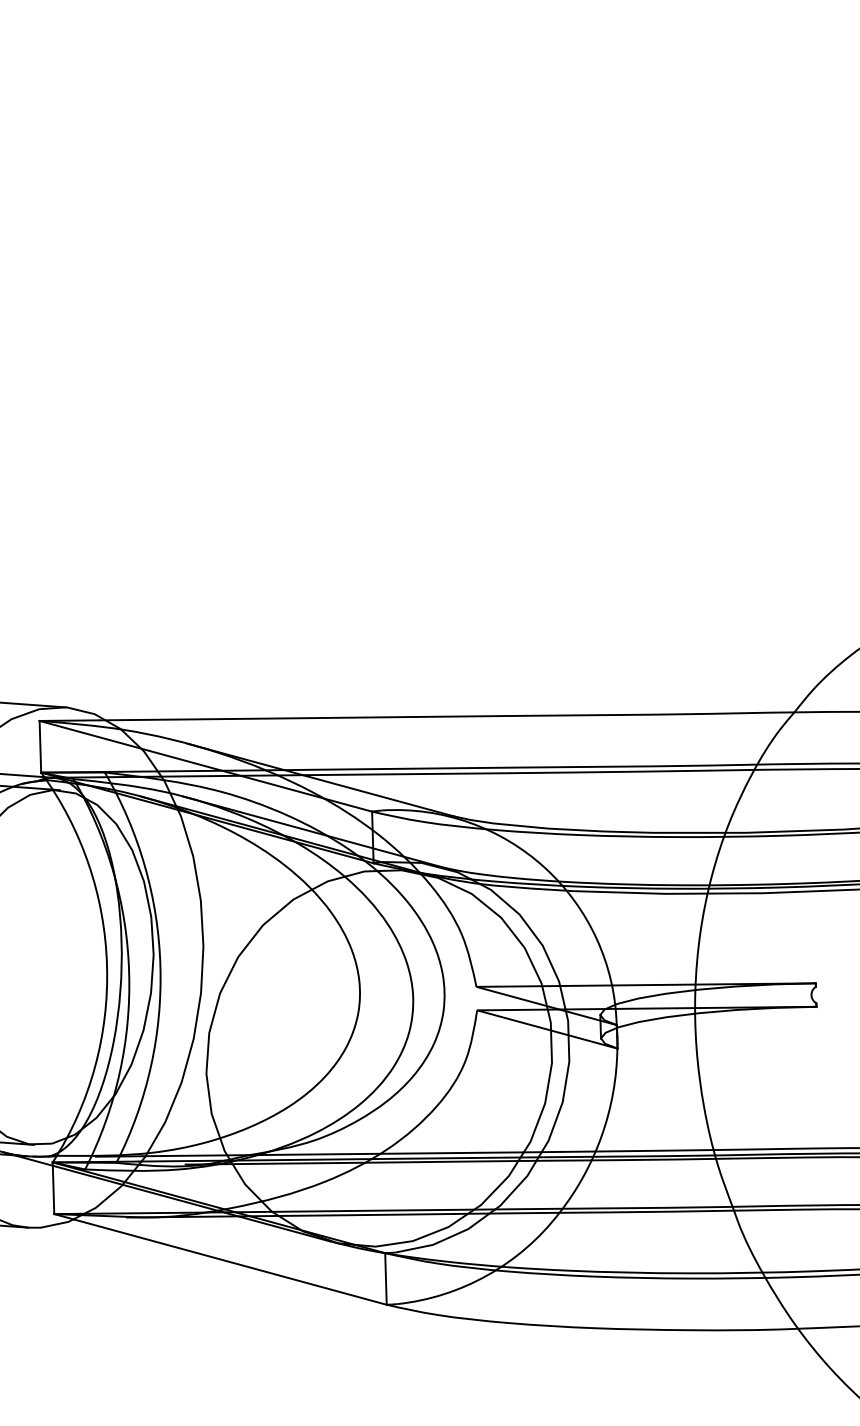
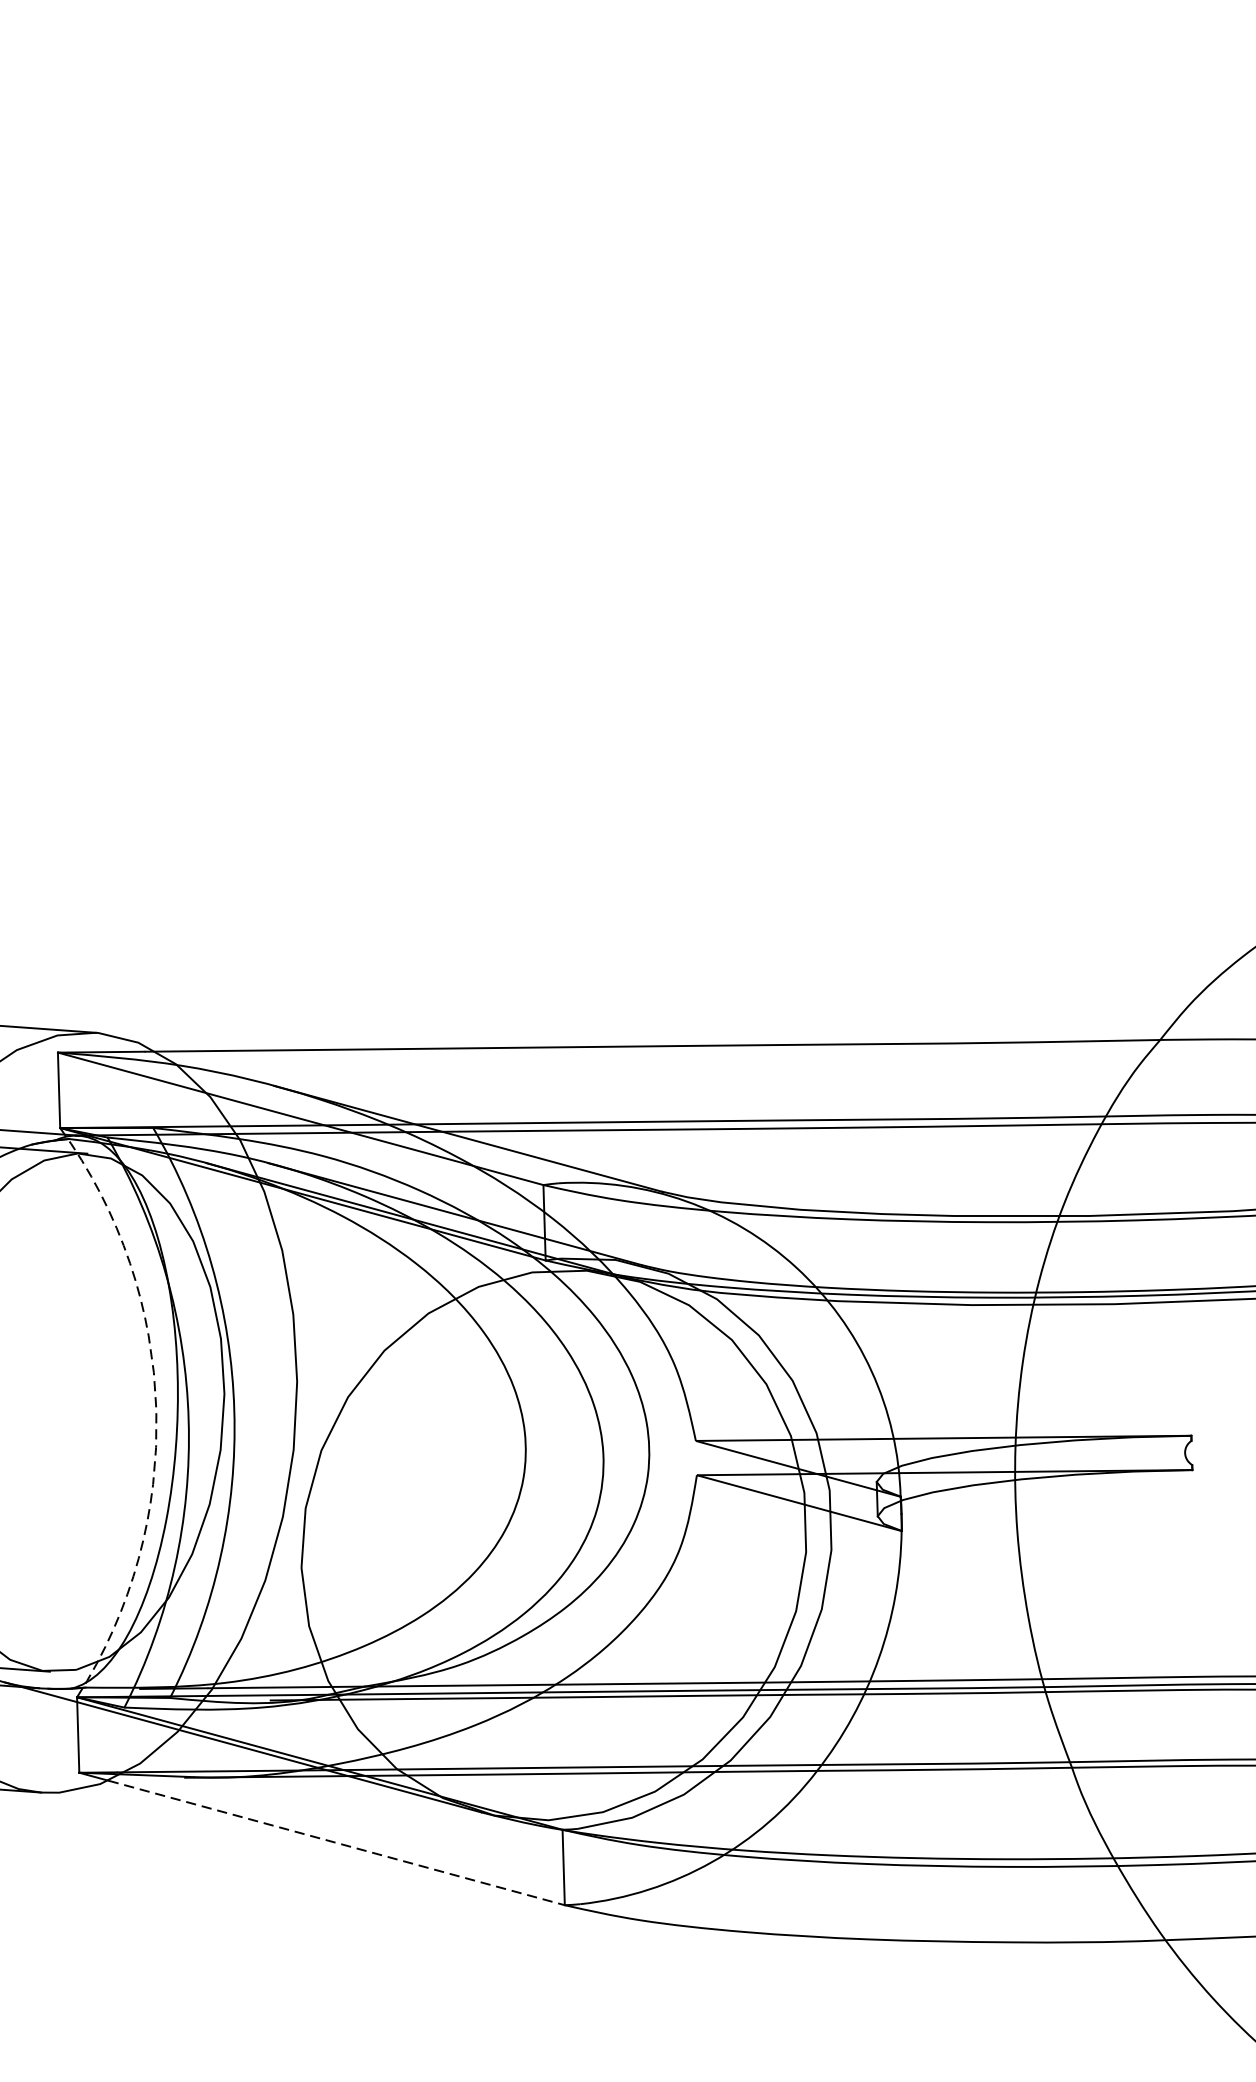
arc: (107, 965) -> (157, 1409), solid -> dashed
line: (230, 1262) -> (336, 1843), solid -> dashed

